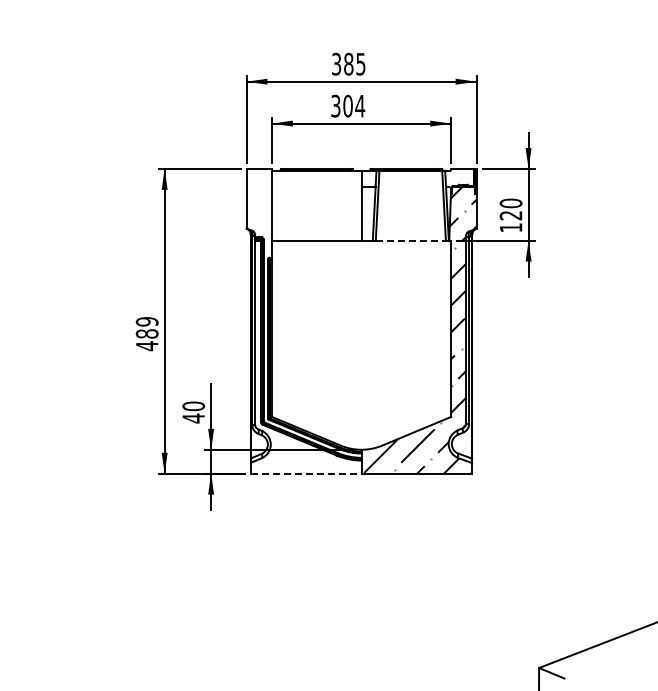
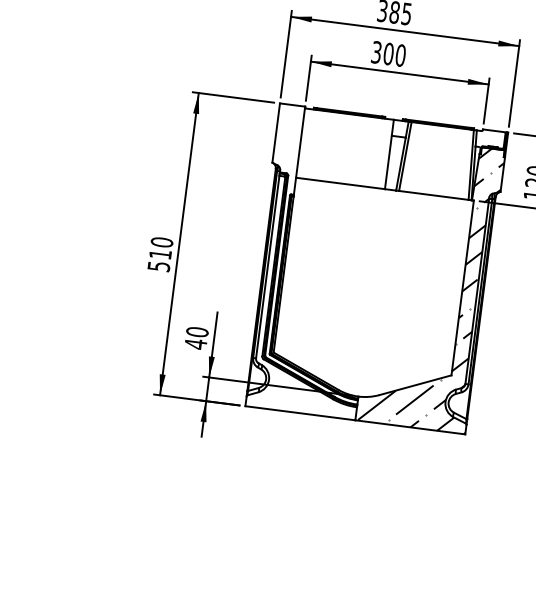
text: (360, 105) -> (401, 54), 304 -> 300
line: (411, 240) -> (434, 195), dashed -> solid
text: (146, 334) -> (159, 254), 489 -> 510
line: (306, 473) -> (300, 413), dashed -> solid

